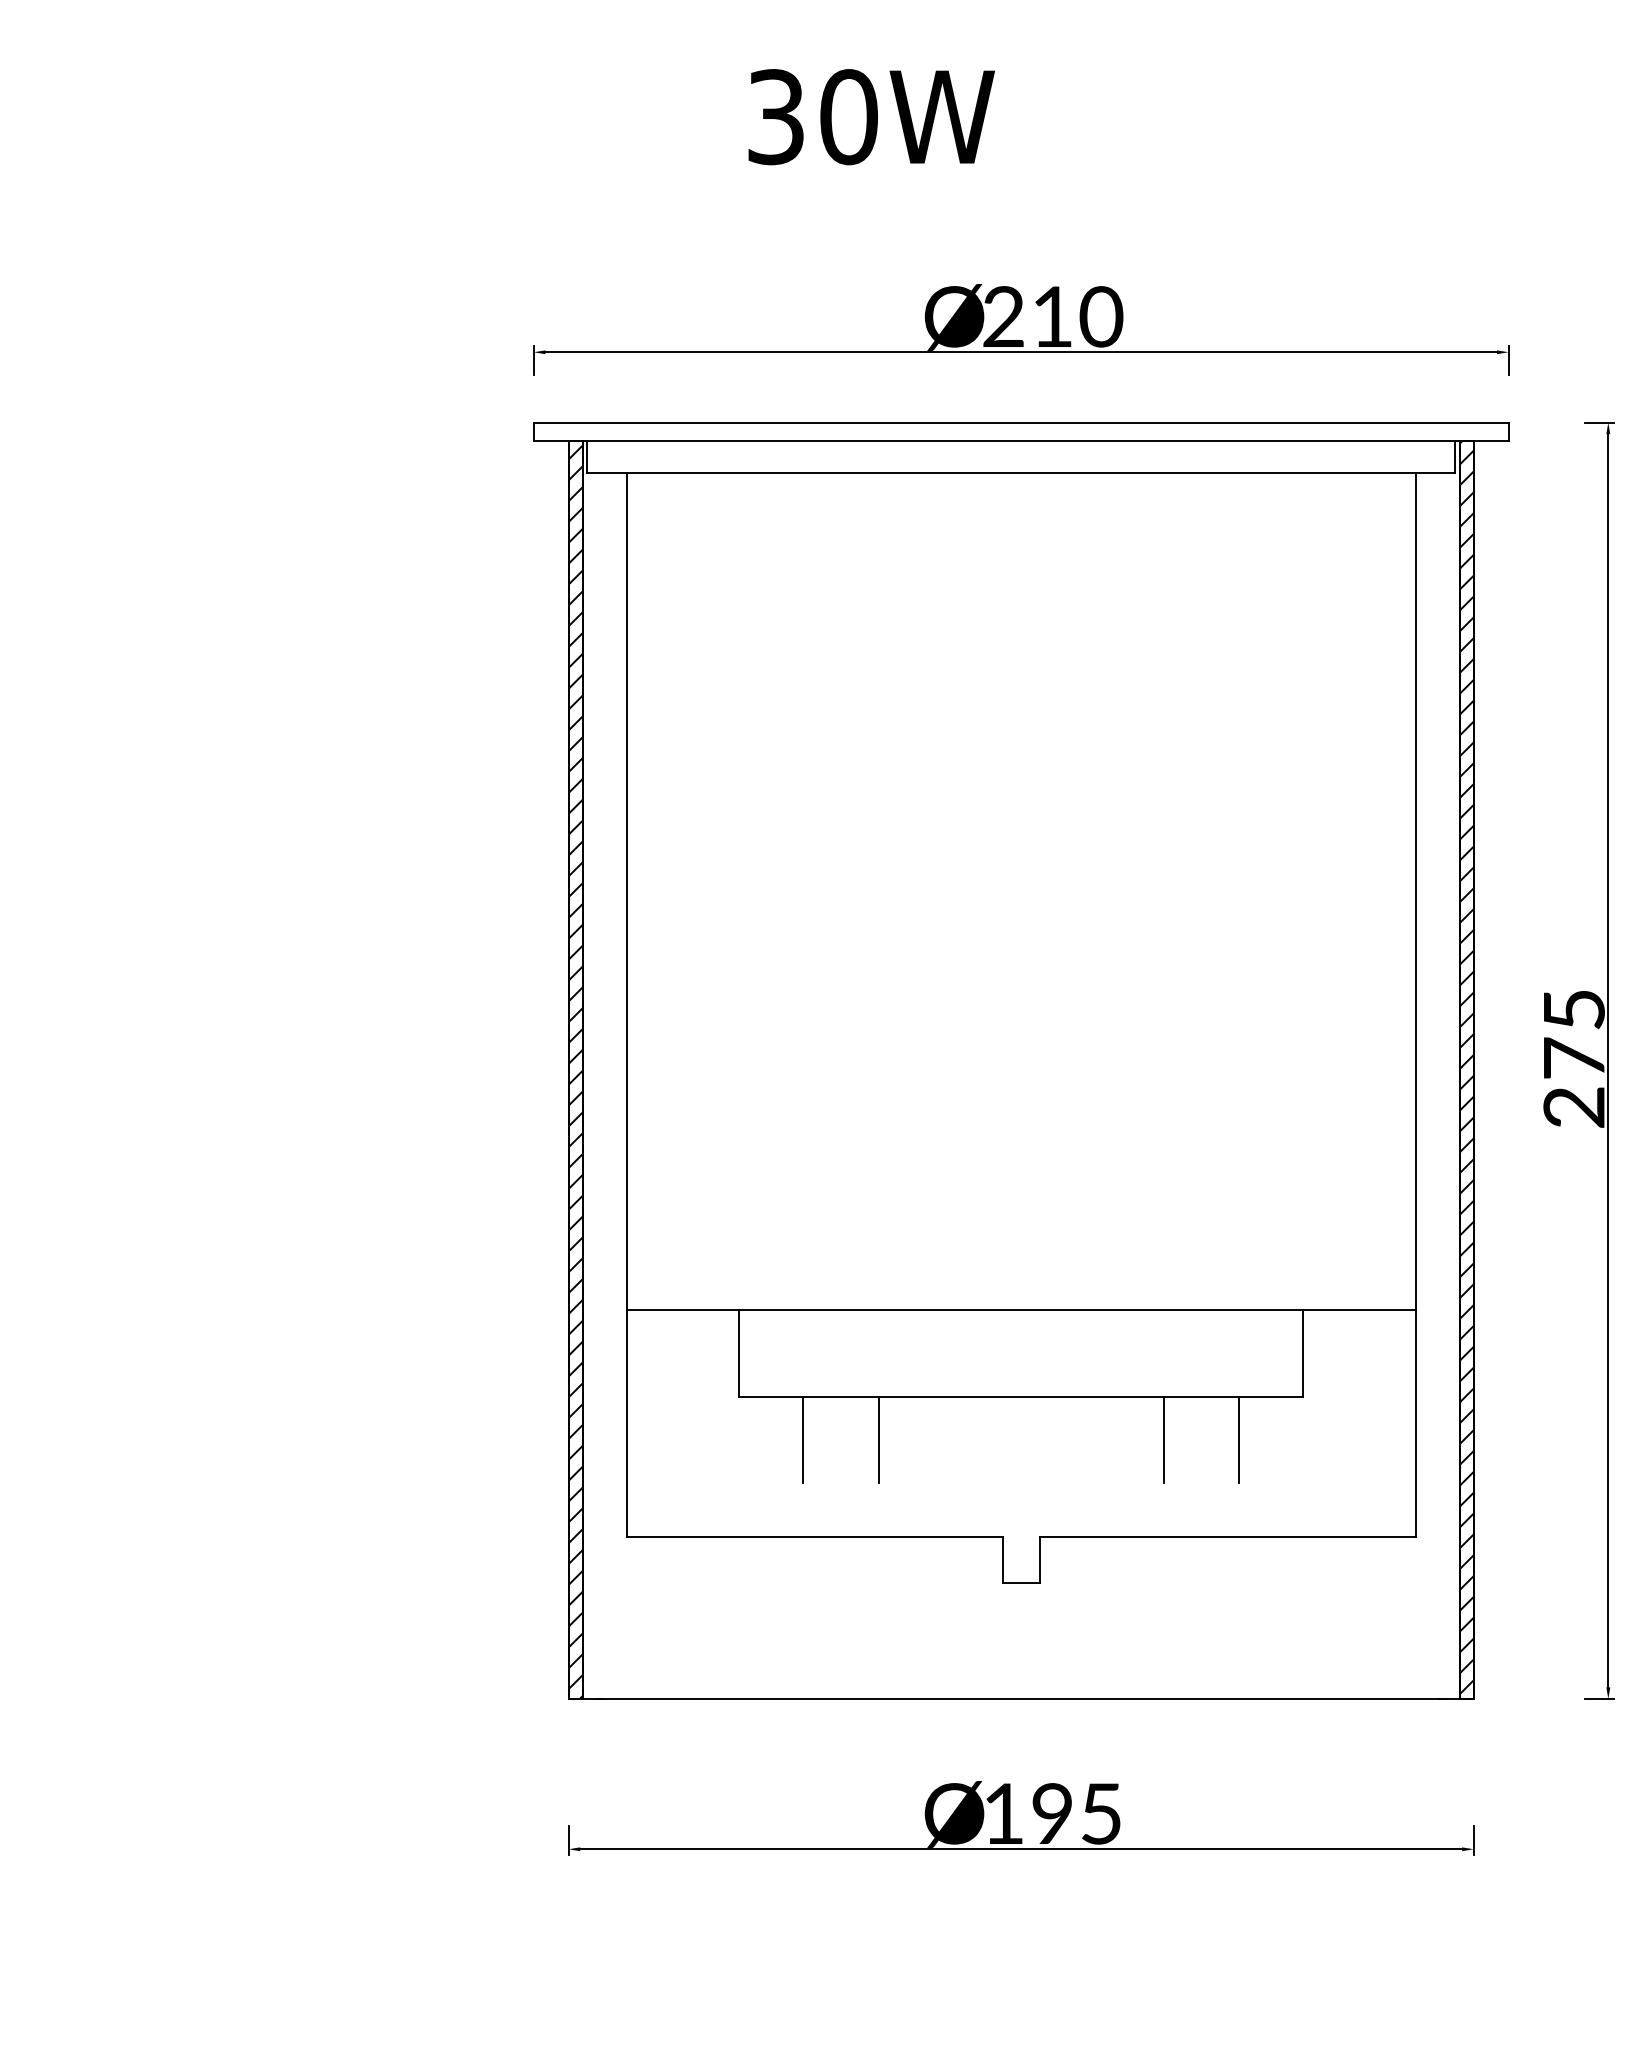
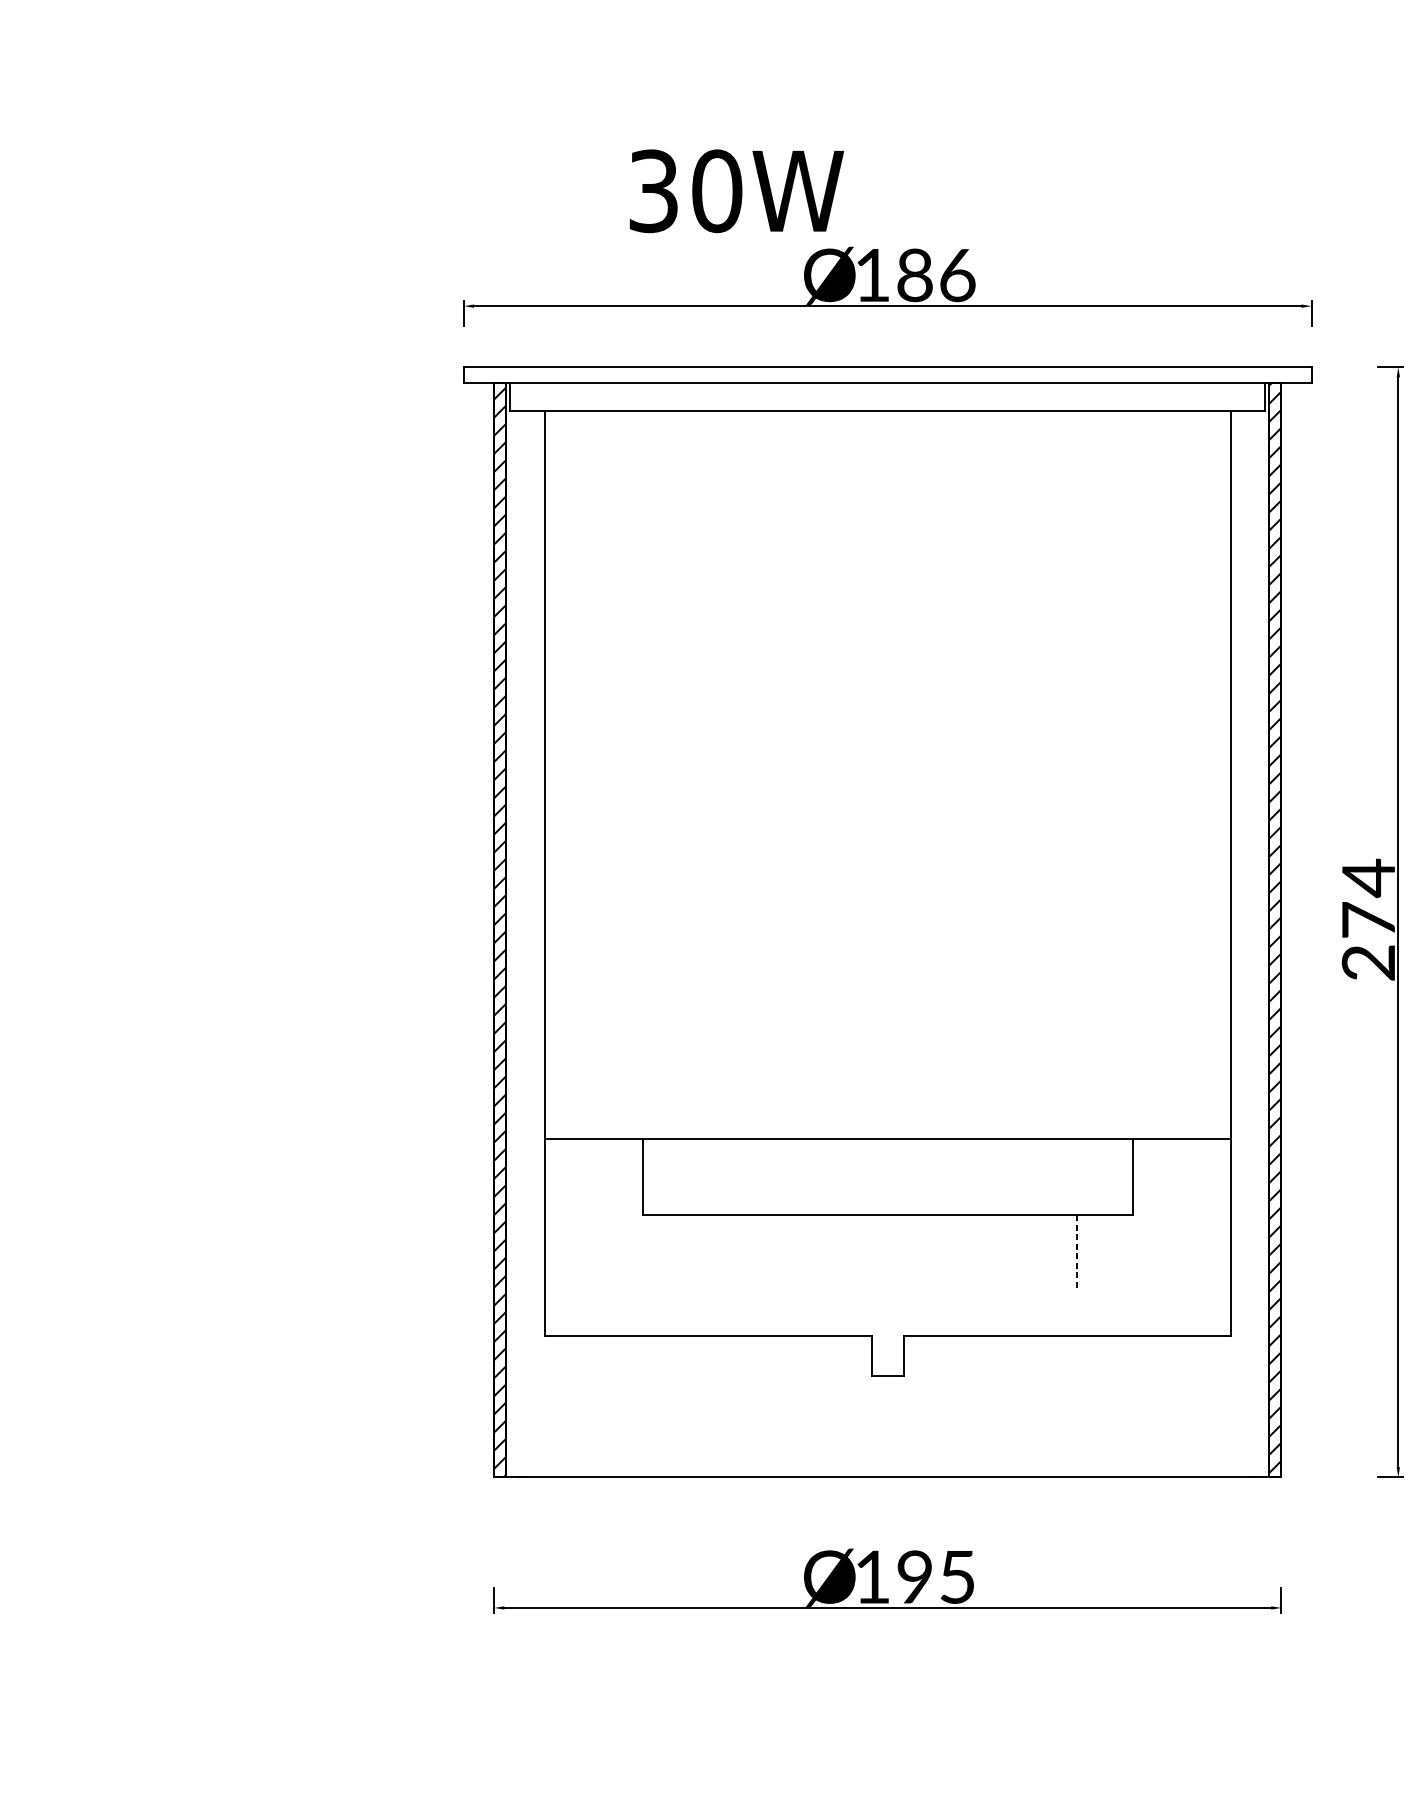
text: (871, 117) -> (736, 191), moved
text: (1053, 316) -> (915, 275), 210 -> 186
text: (1574, 1009) -> (1368, 877), 275 -> 274
line: (803, 1439) -> (698, 1251), removed
line: (878, 1439) -> (763, 1251), removed
line: (1163, 1439) -> (1011, 1251), removed
line: (1238, 1440) -> (1076, 1252), solid -> dashed

